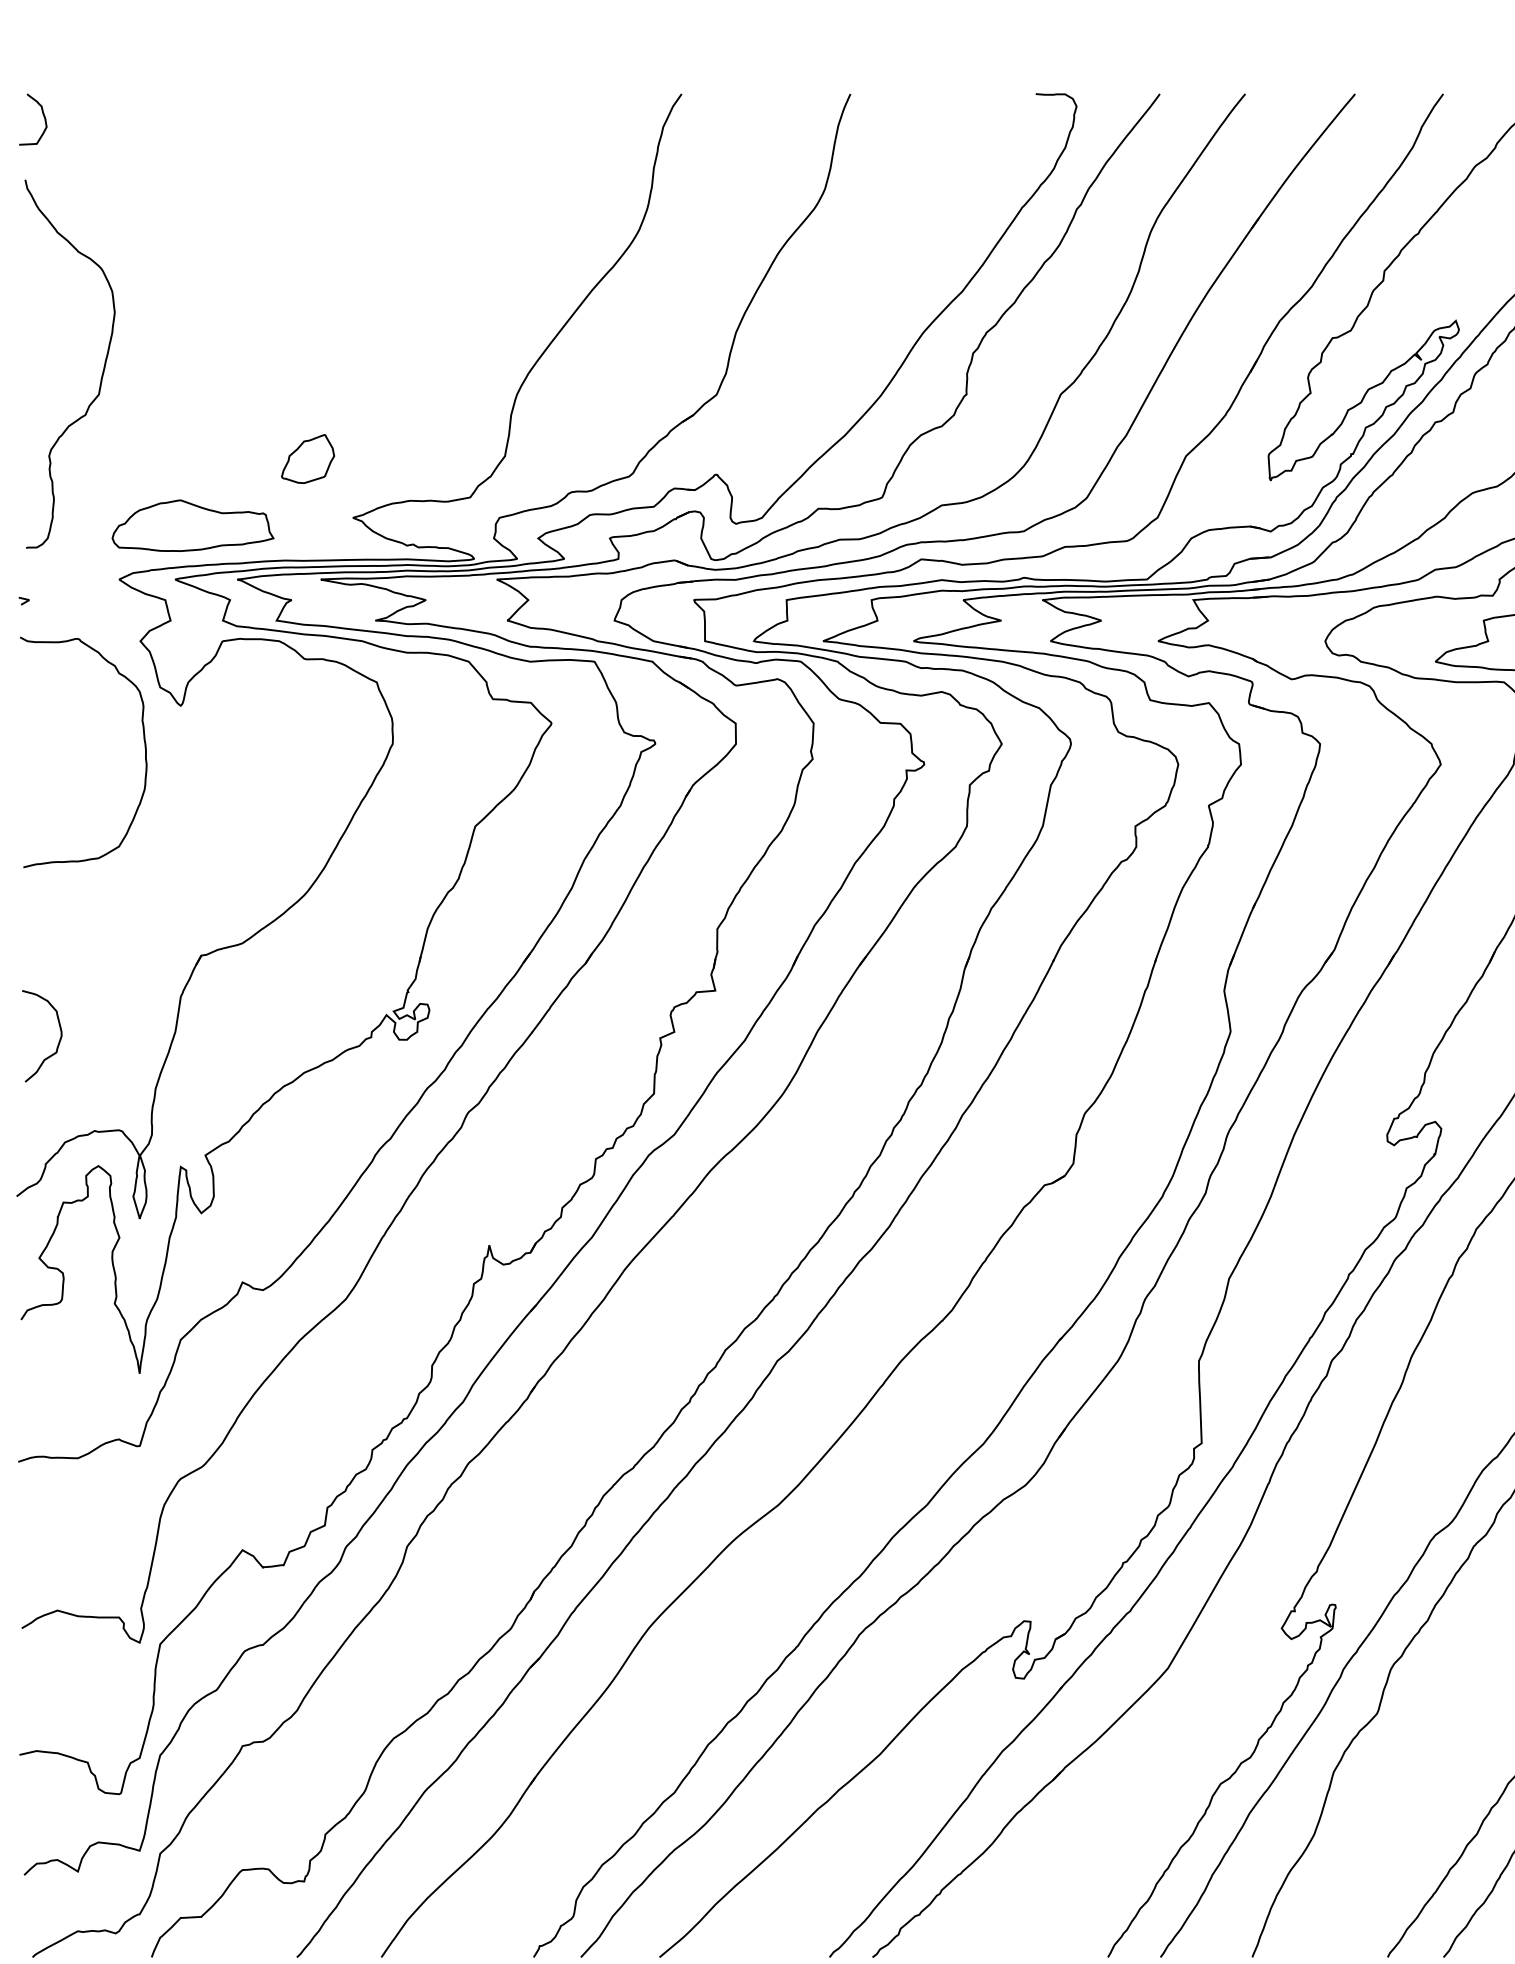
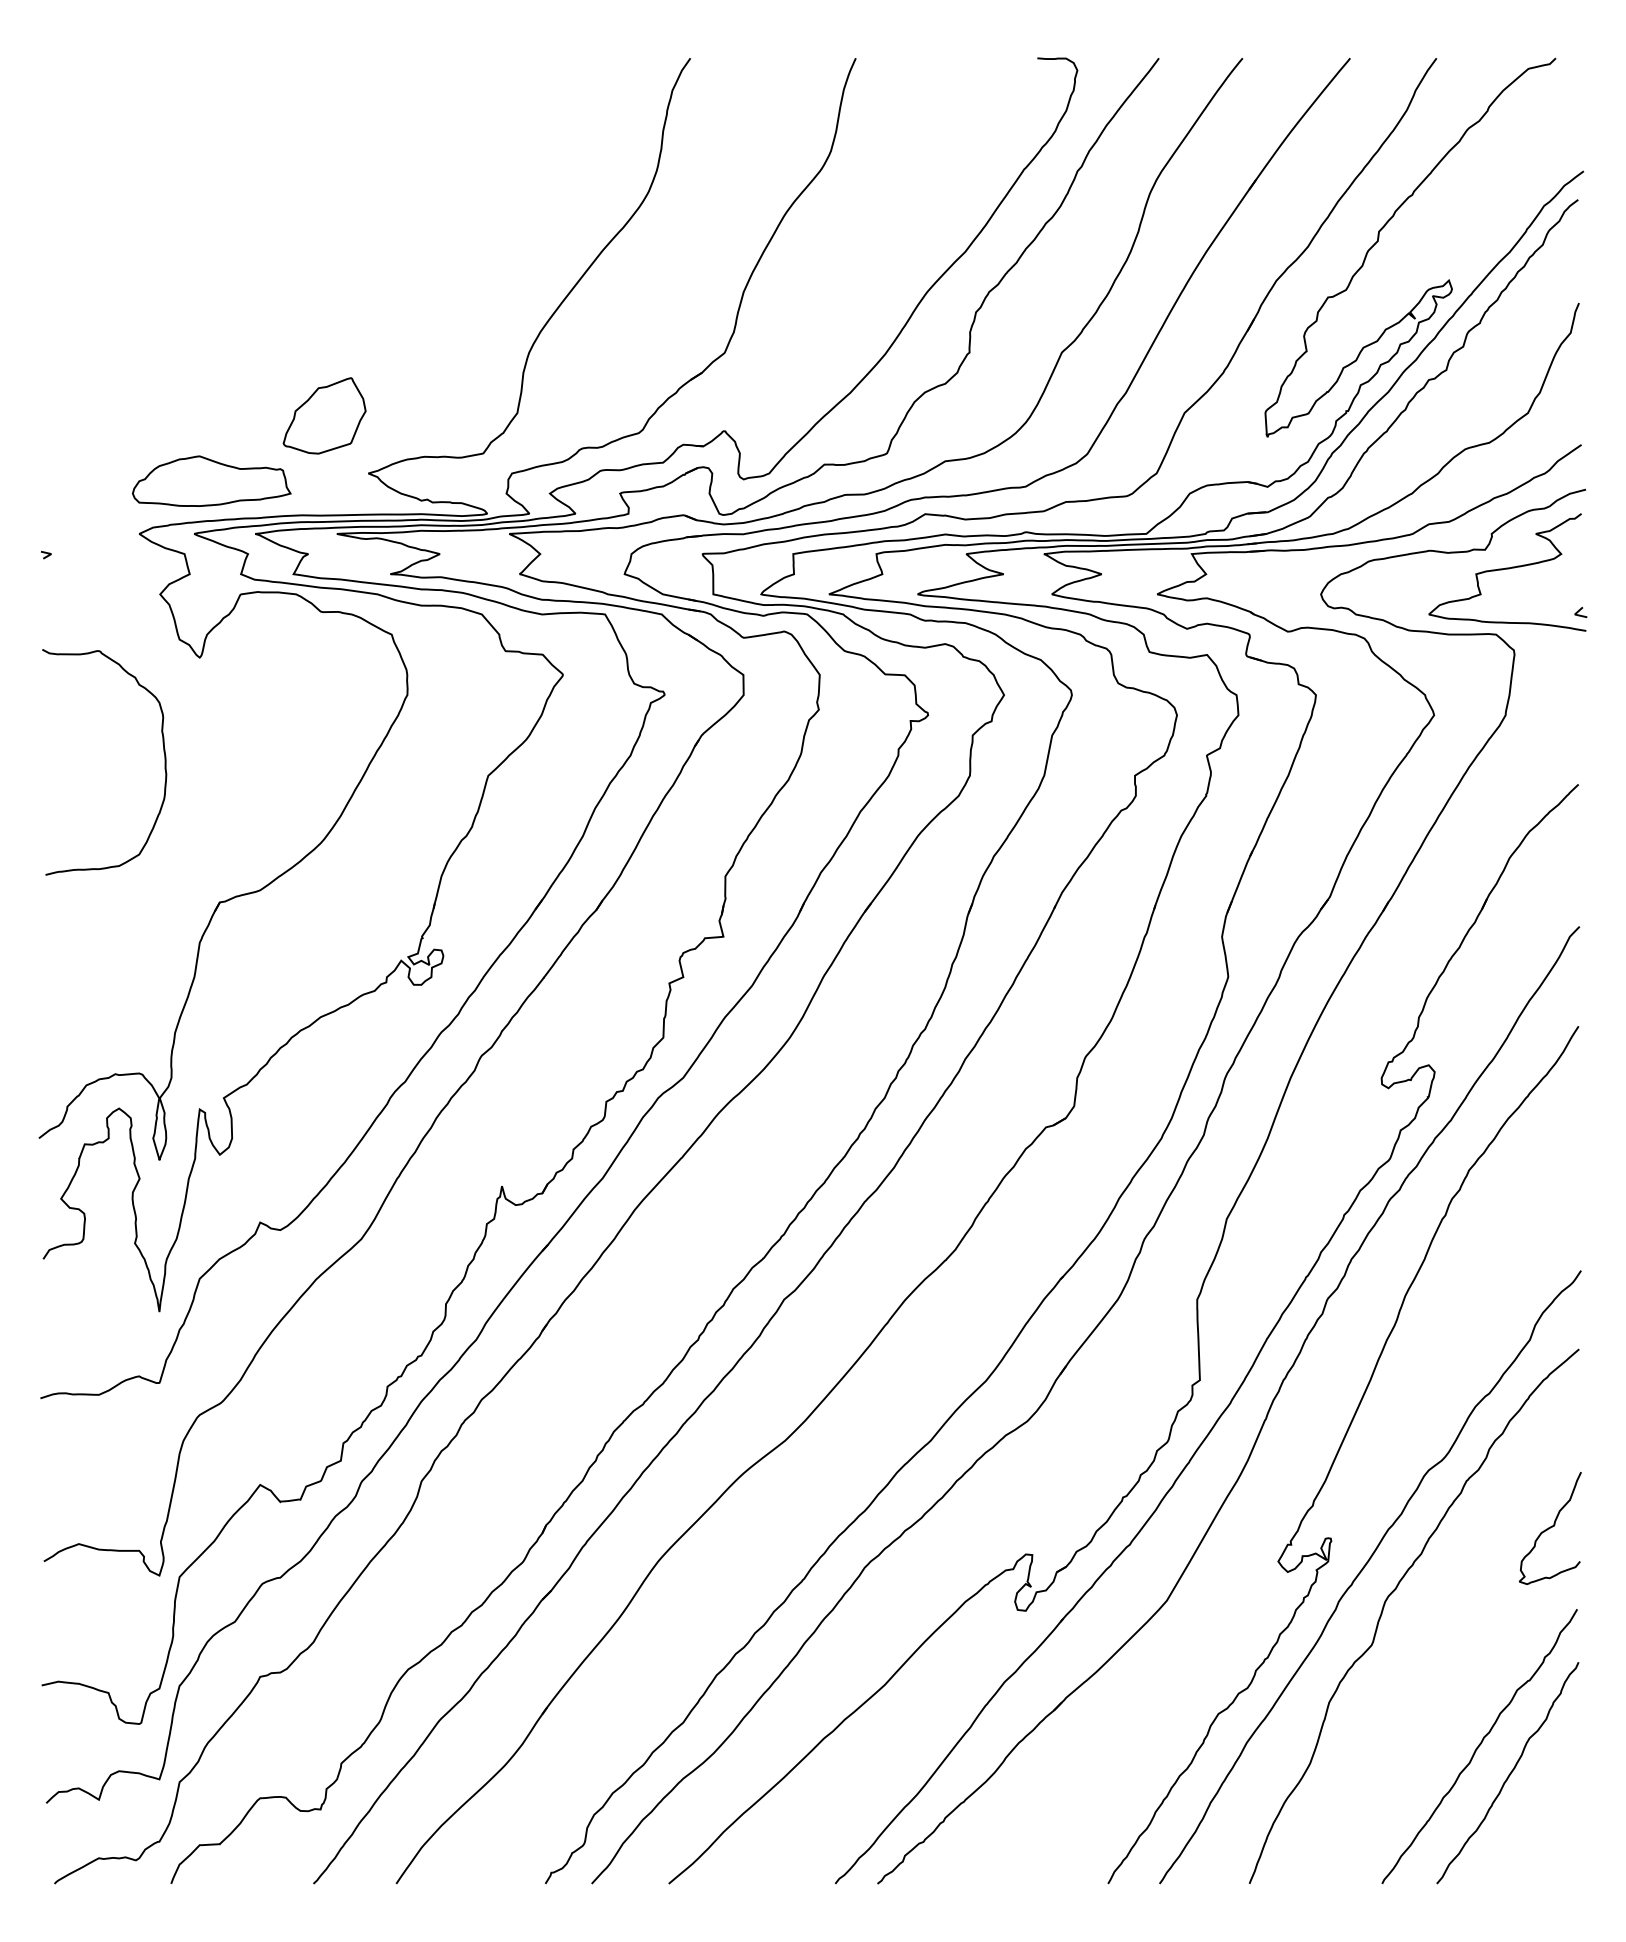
curve: (42, 115) -> (64, 79), removed
curve: (101, 372) -> (122, 331), removed
part: (307, 458) -> (323, 415), size x1.6
curve: (143, 742) -> (163, 752), moved
curve: (58, 1042) -> (79, 987), removed

